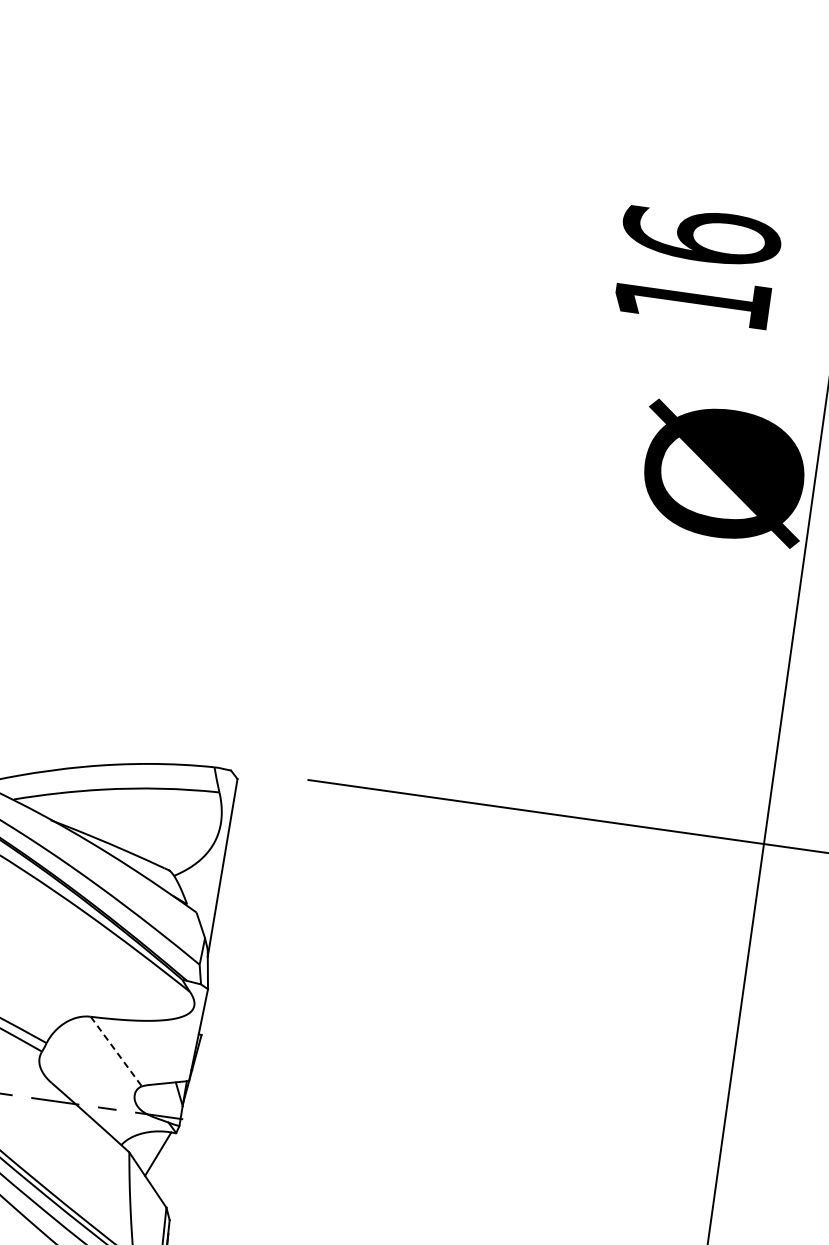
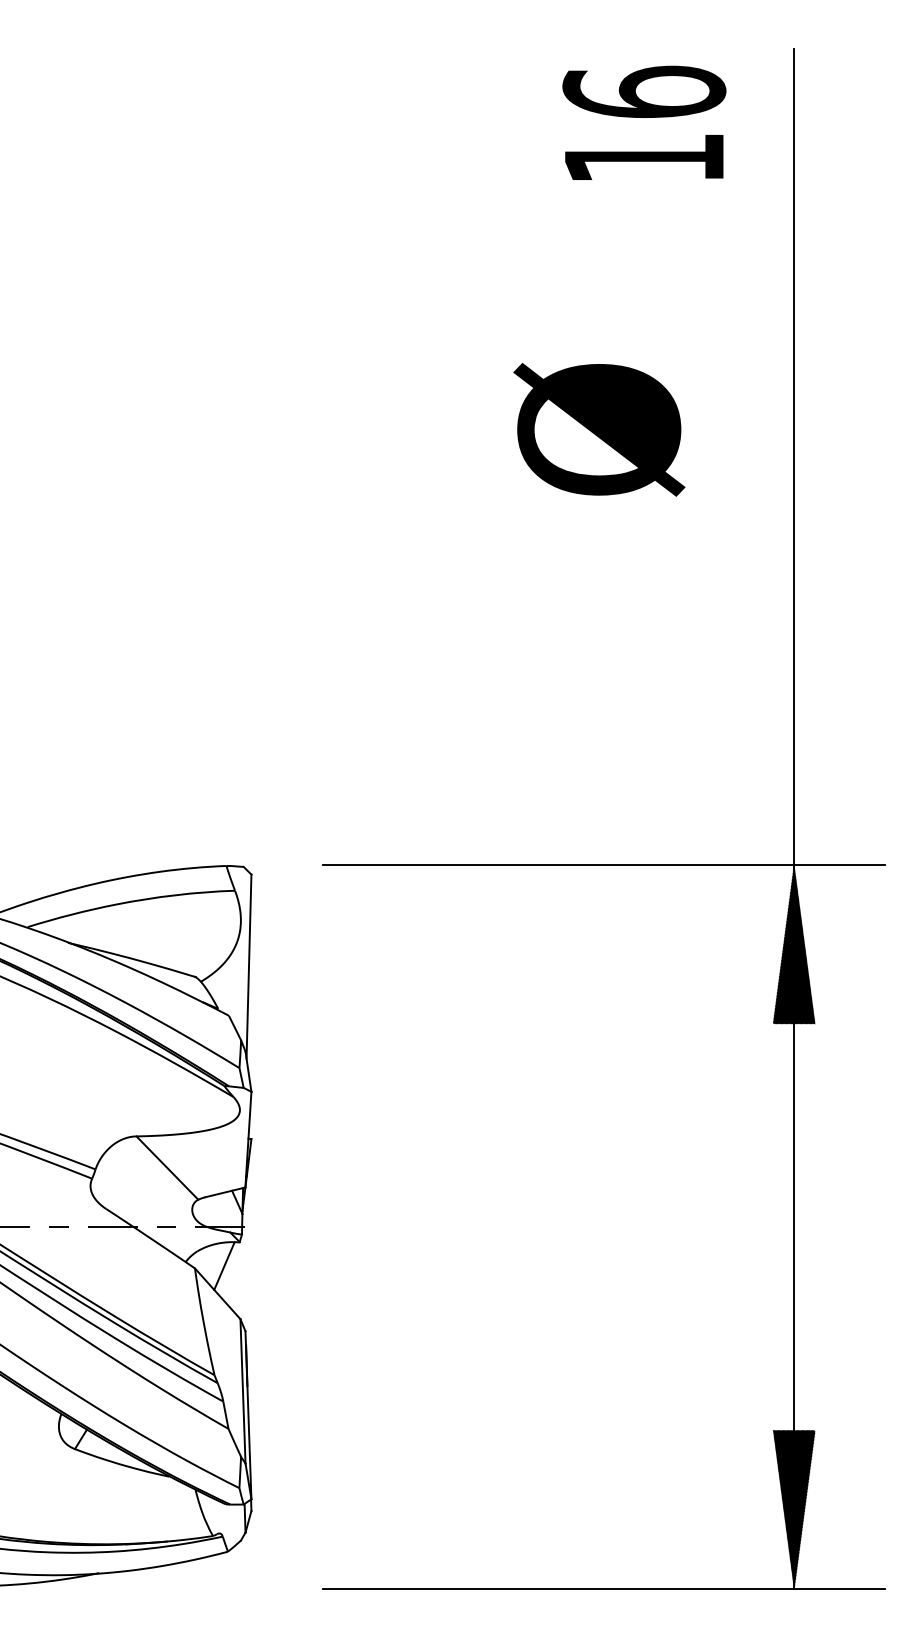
text: (697, 265) -> (644, 122), moved
text: (724, 473) -> (599, 429), moved
hatch: (753, 920) -> (794, 944), added
line: (116, 1052) -> (167, 1168), dashed -> solid

